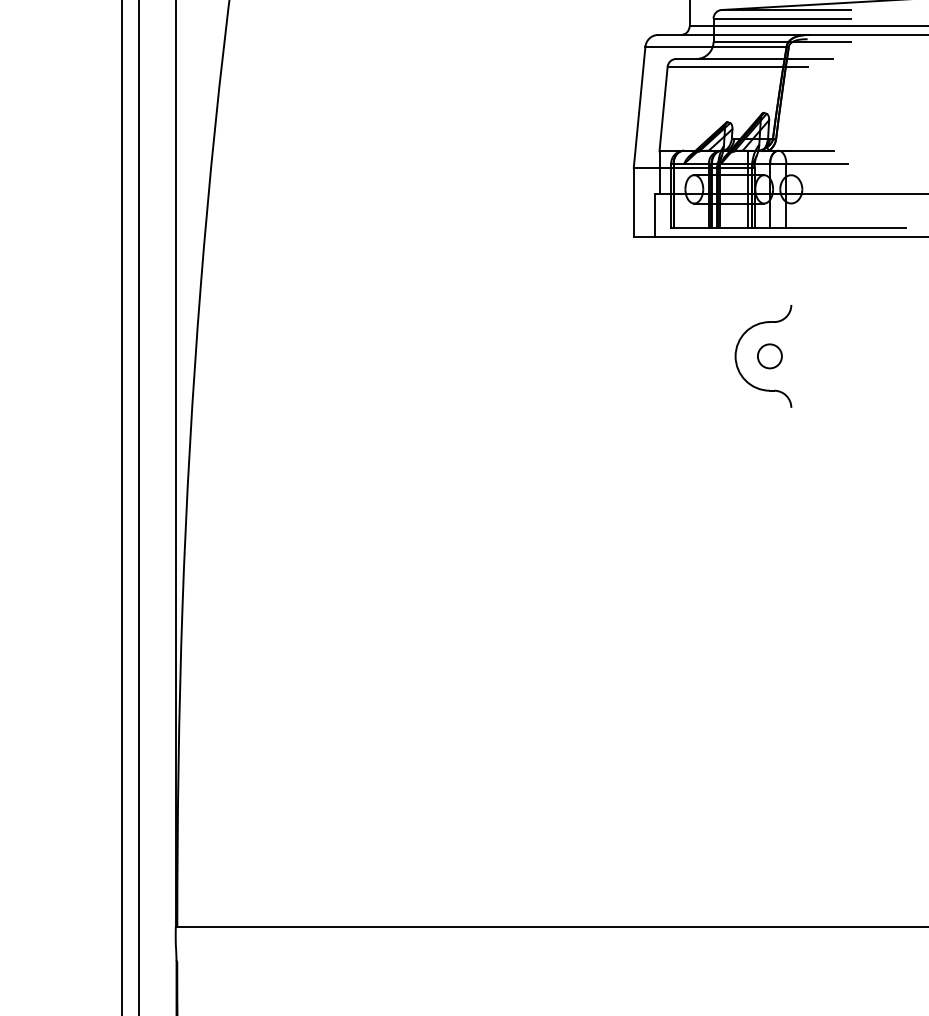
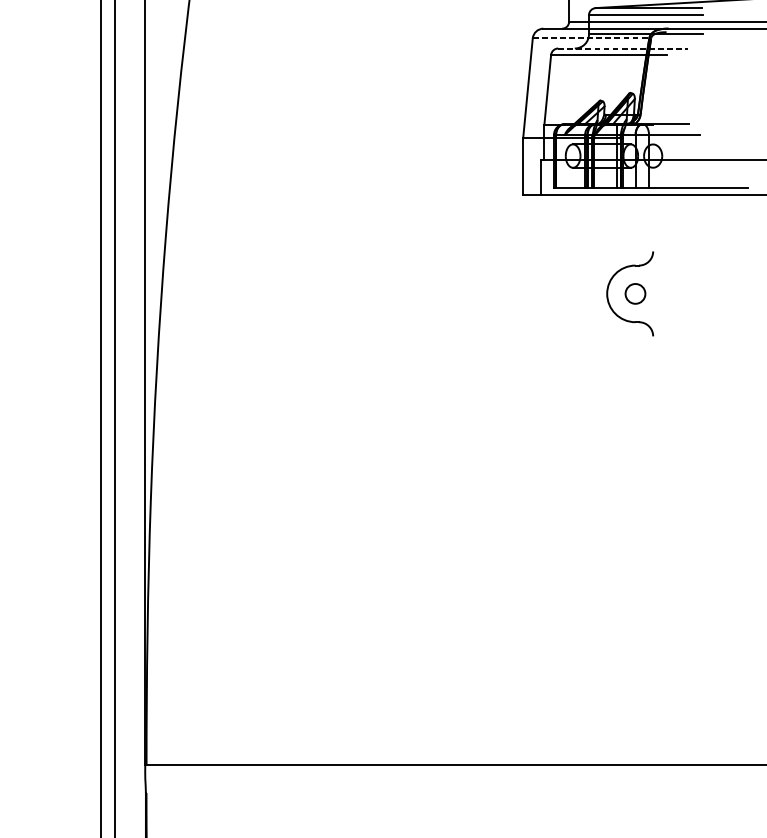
line: (716, 46) -> (591, 38), solid -> dashed
line: (755, 58) -> (623, 48), solid -> dashed

